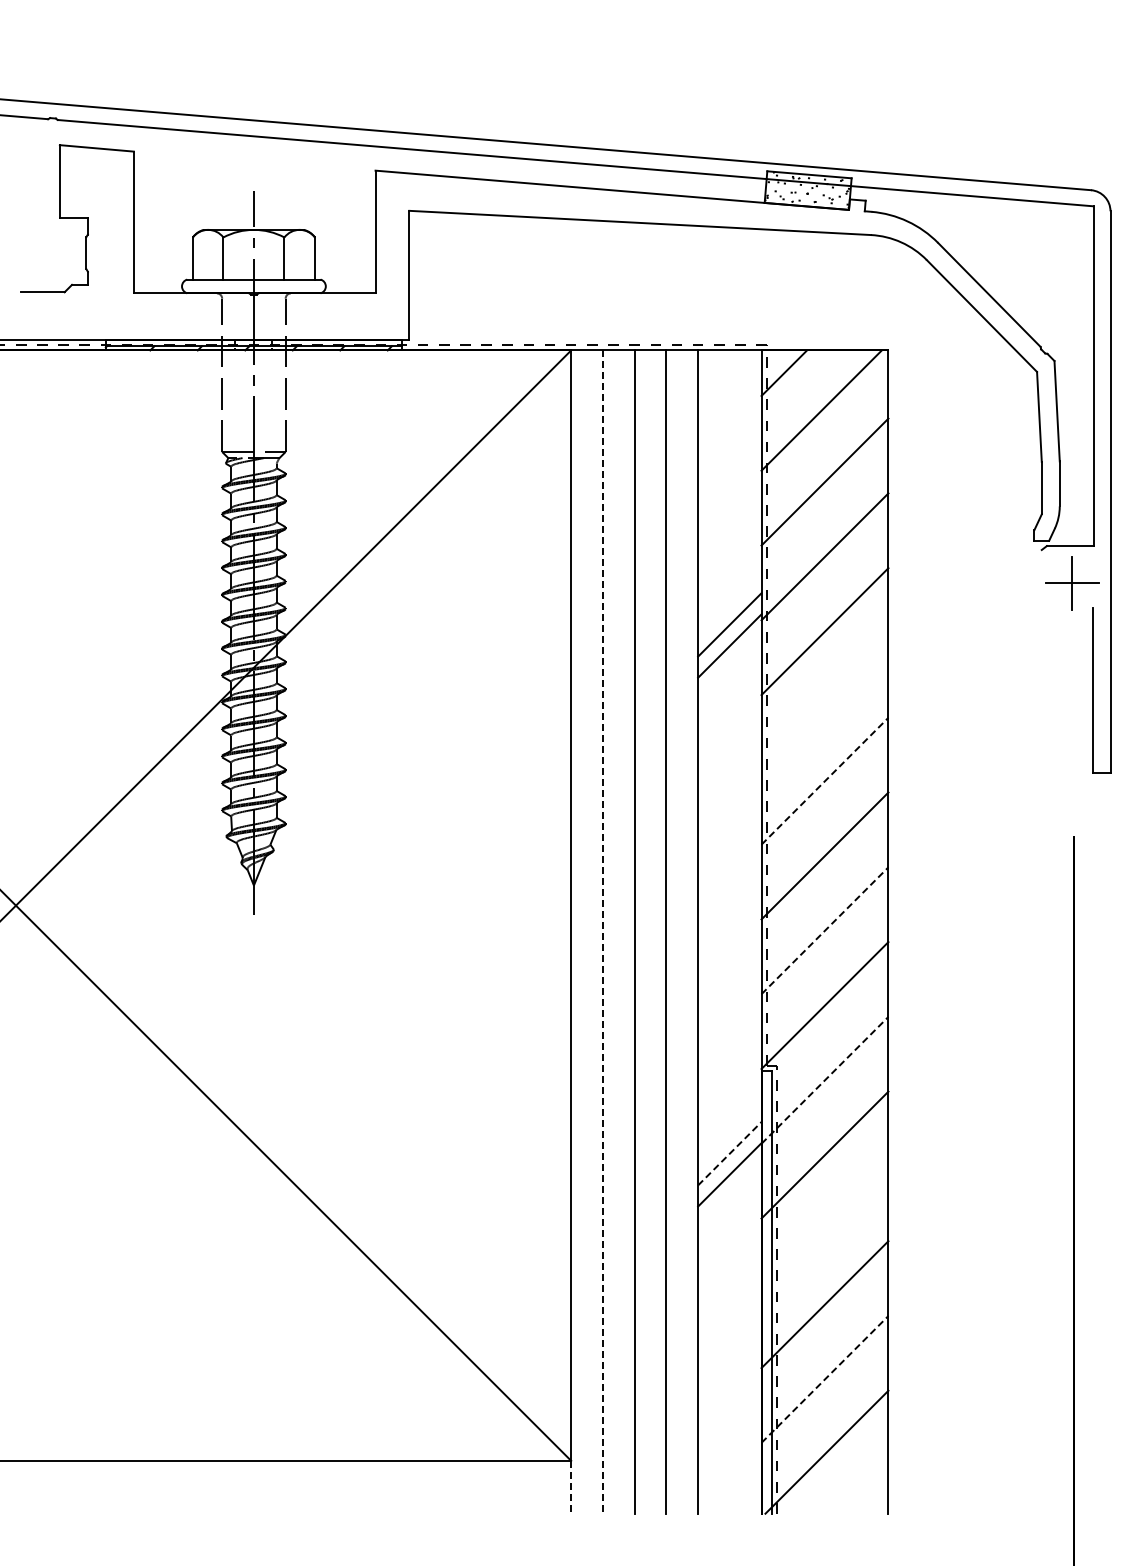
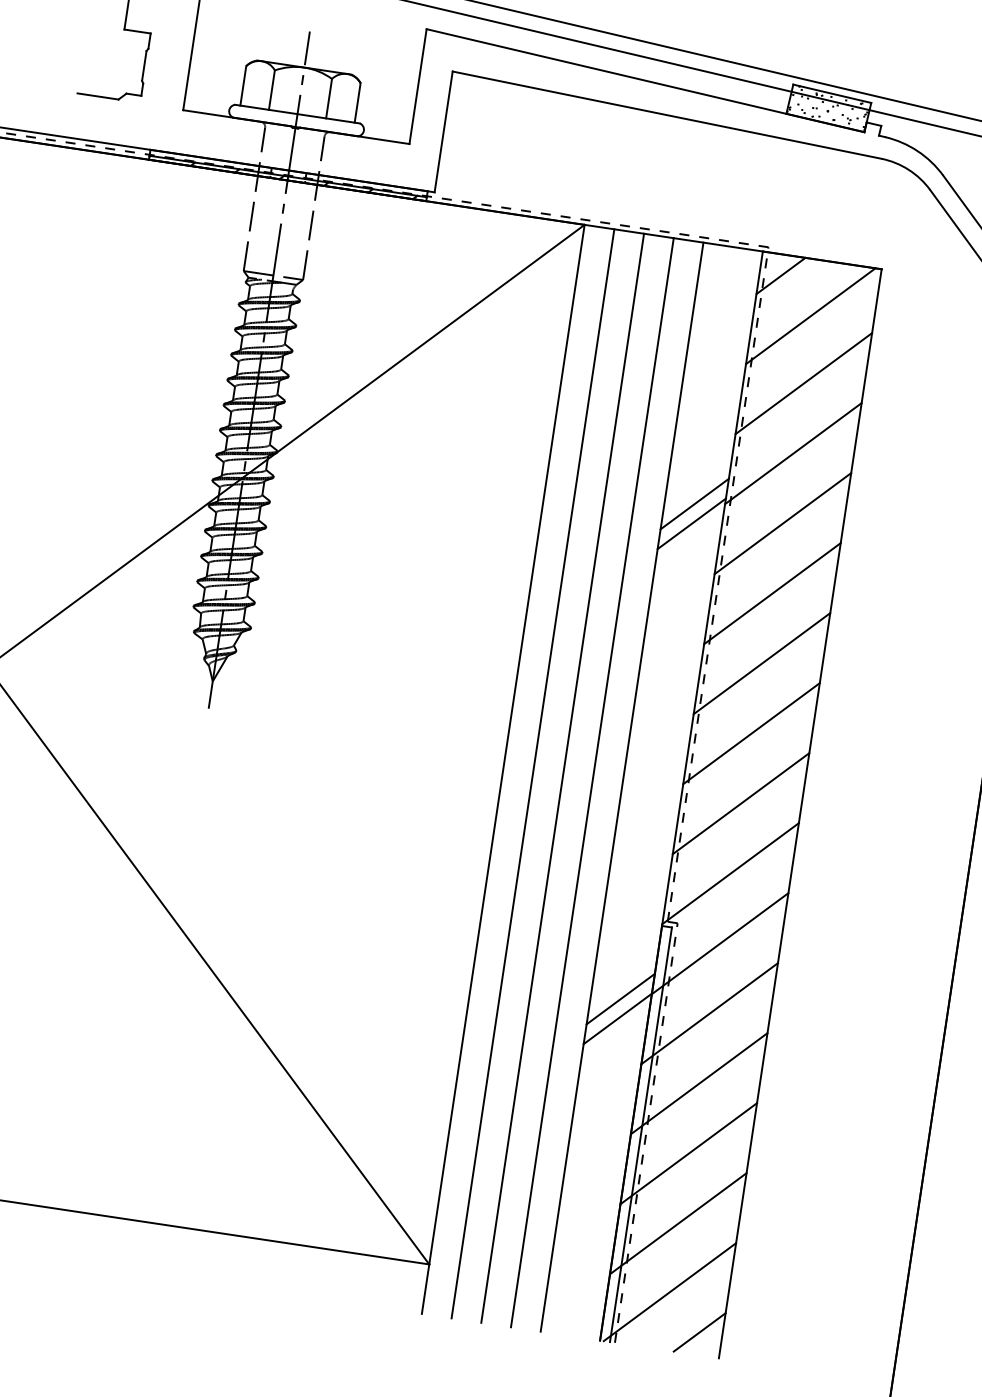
line: (824, 705) -> (772, 592), added
line: (825, 781) -> (762, 664), dashed -> solid
line: (825, 930) -> (741, 803), dashed -> solid
line: (602, 932) -> (532, 774), dashed -> solid
line: (825, 1080) -> (720, 943), dashed -> solid
line: (729, 1153) -> (620, 998), dashed -> solid
line: (824, 1229) -> (698, 1083), added
line: (825, 1379) -> (678, 1223), dashed -> solid
line: (571, 1487) -> (425, 1289), dashed -> solid
line: (864, 1489) -> (699, 1332), added

